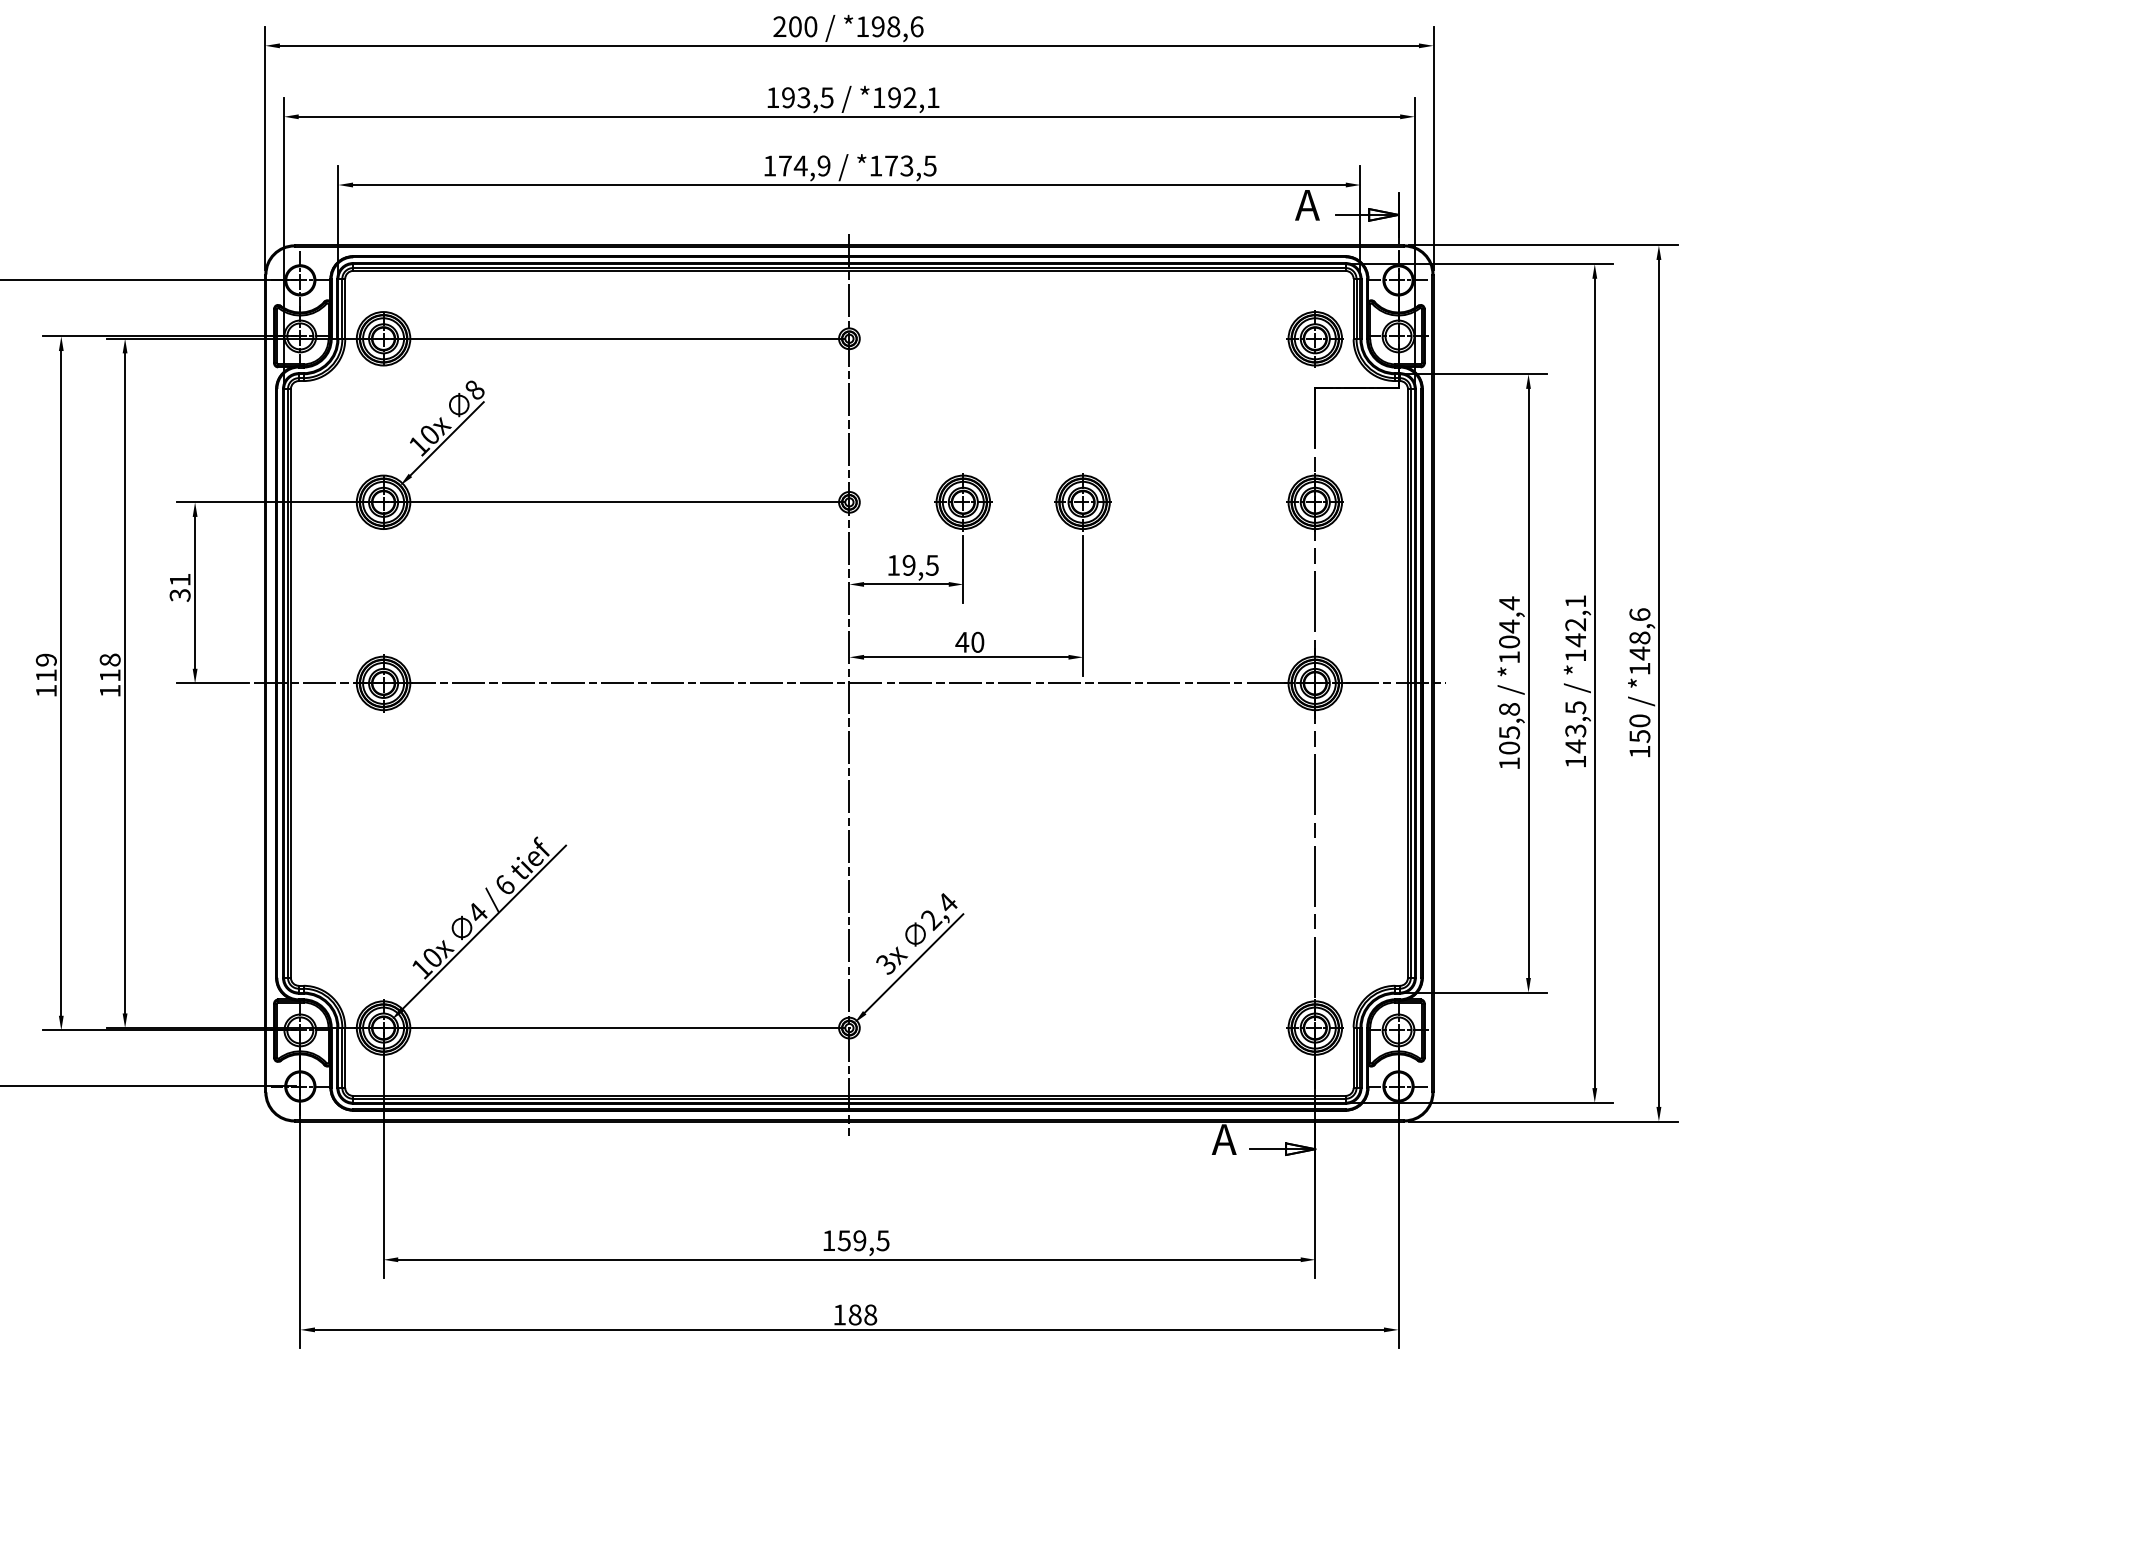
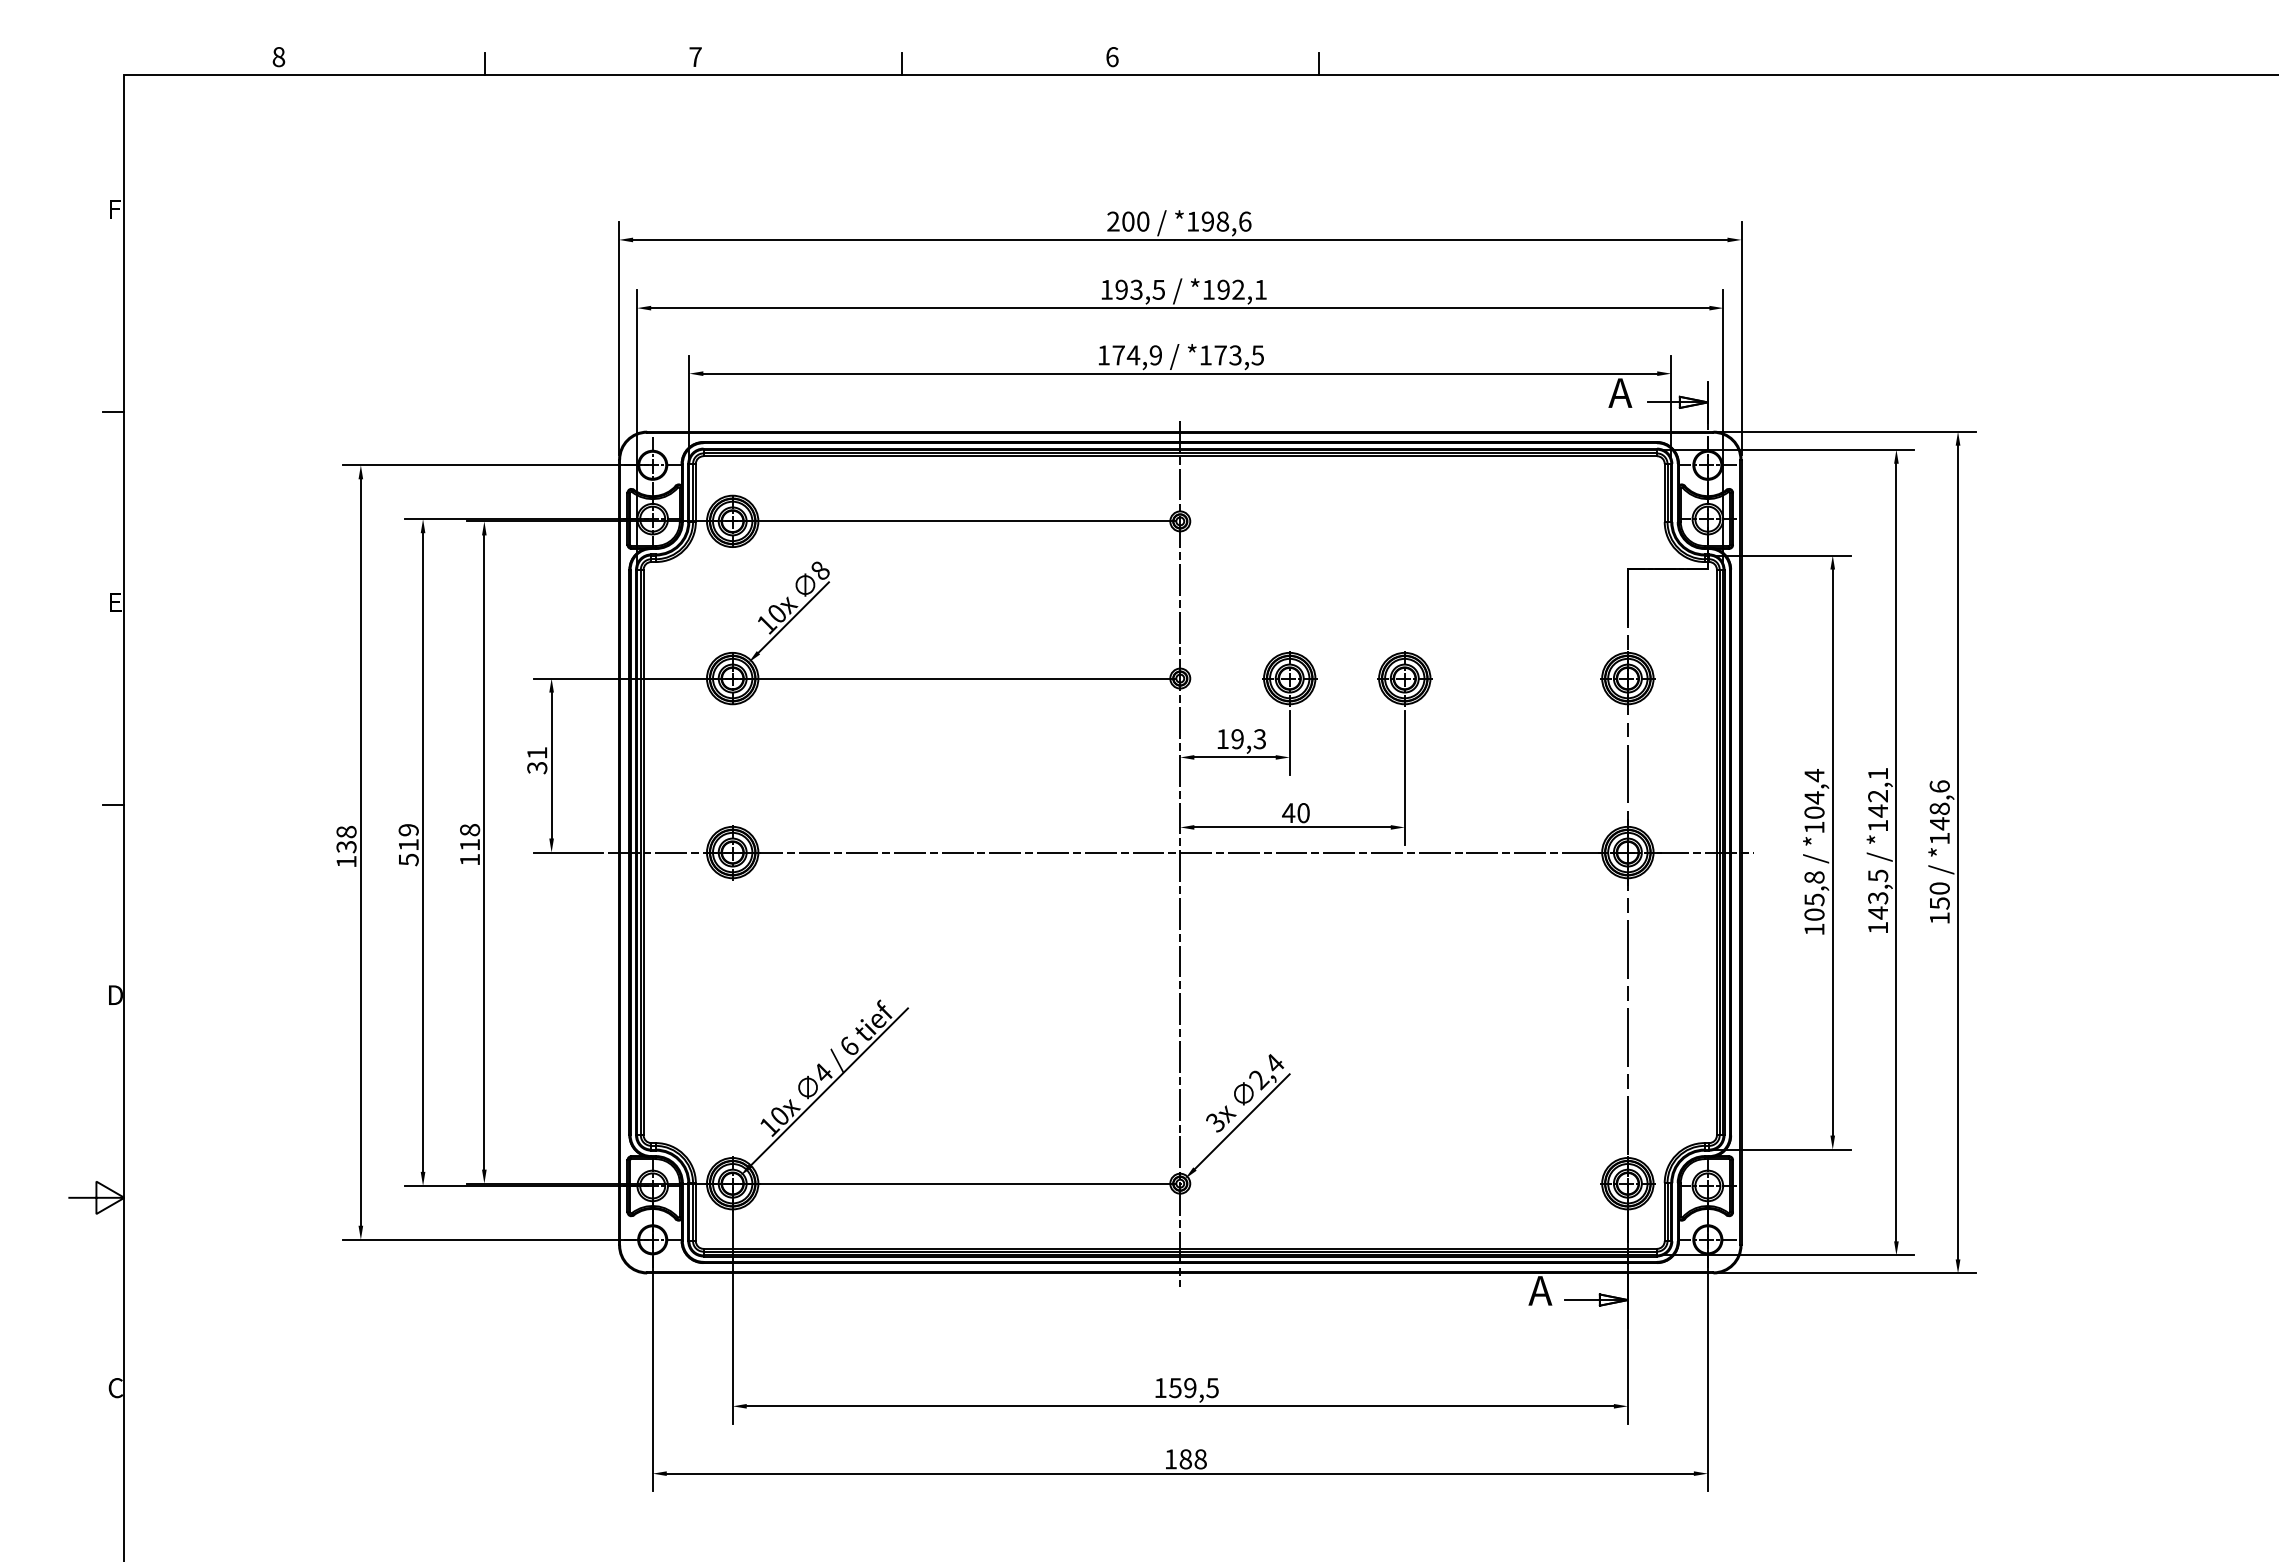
part: (1314, 337) -> (1627, 520), removed
text: (931, 564) -> (1259, 738), 19,5 -> 19,3
text: (46, 690) -> (408, 859), 119 -> 519

